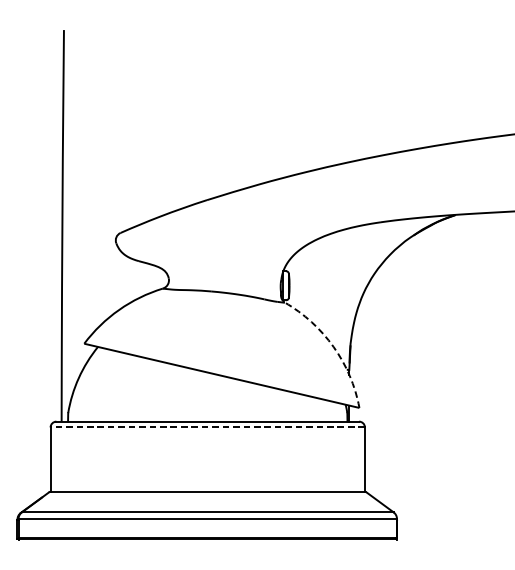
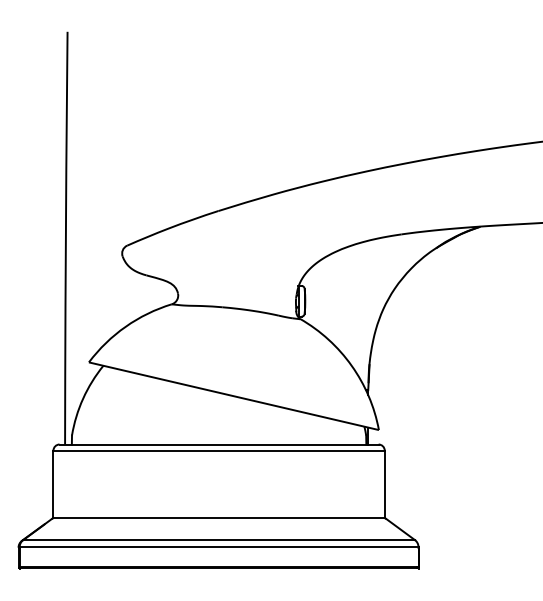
arc: (333, 346) -> (351, 365), dashed -> solid
line: (208, 427) -> (219, 450), dashed -> solid

